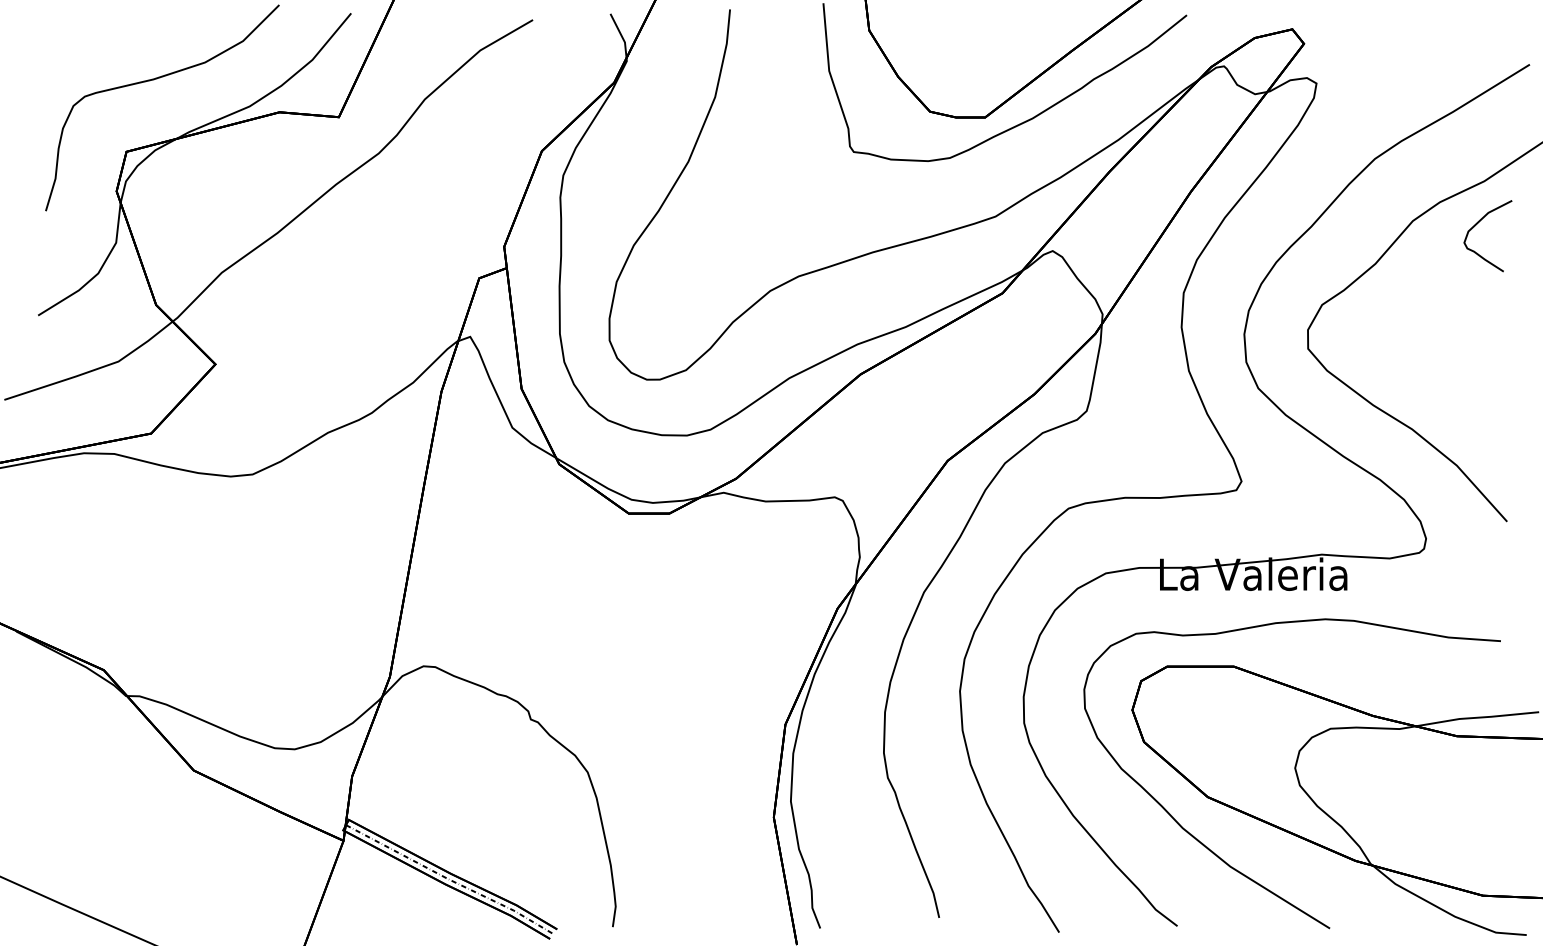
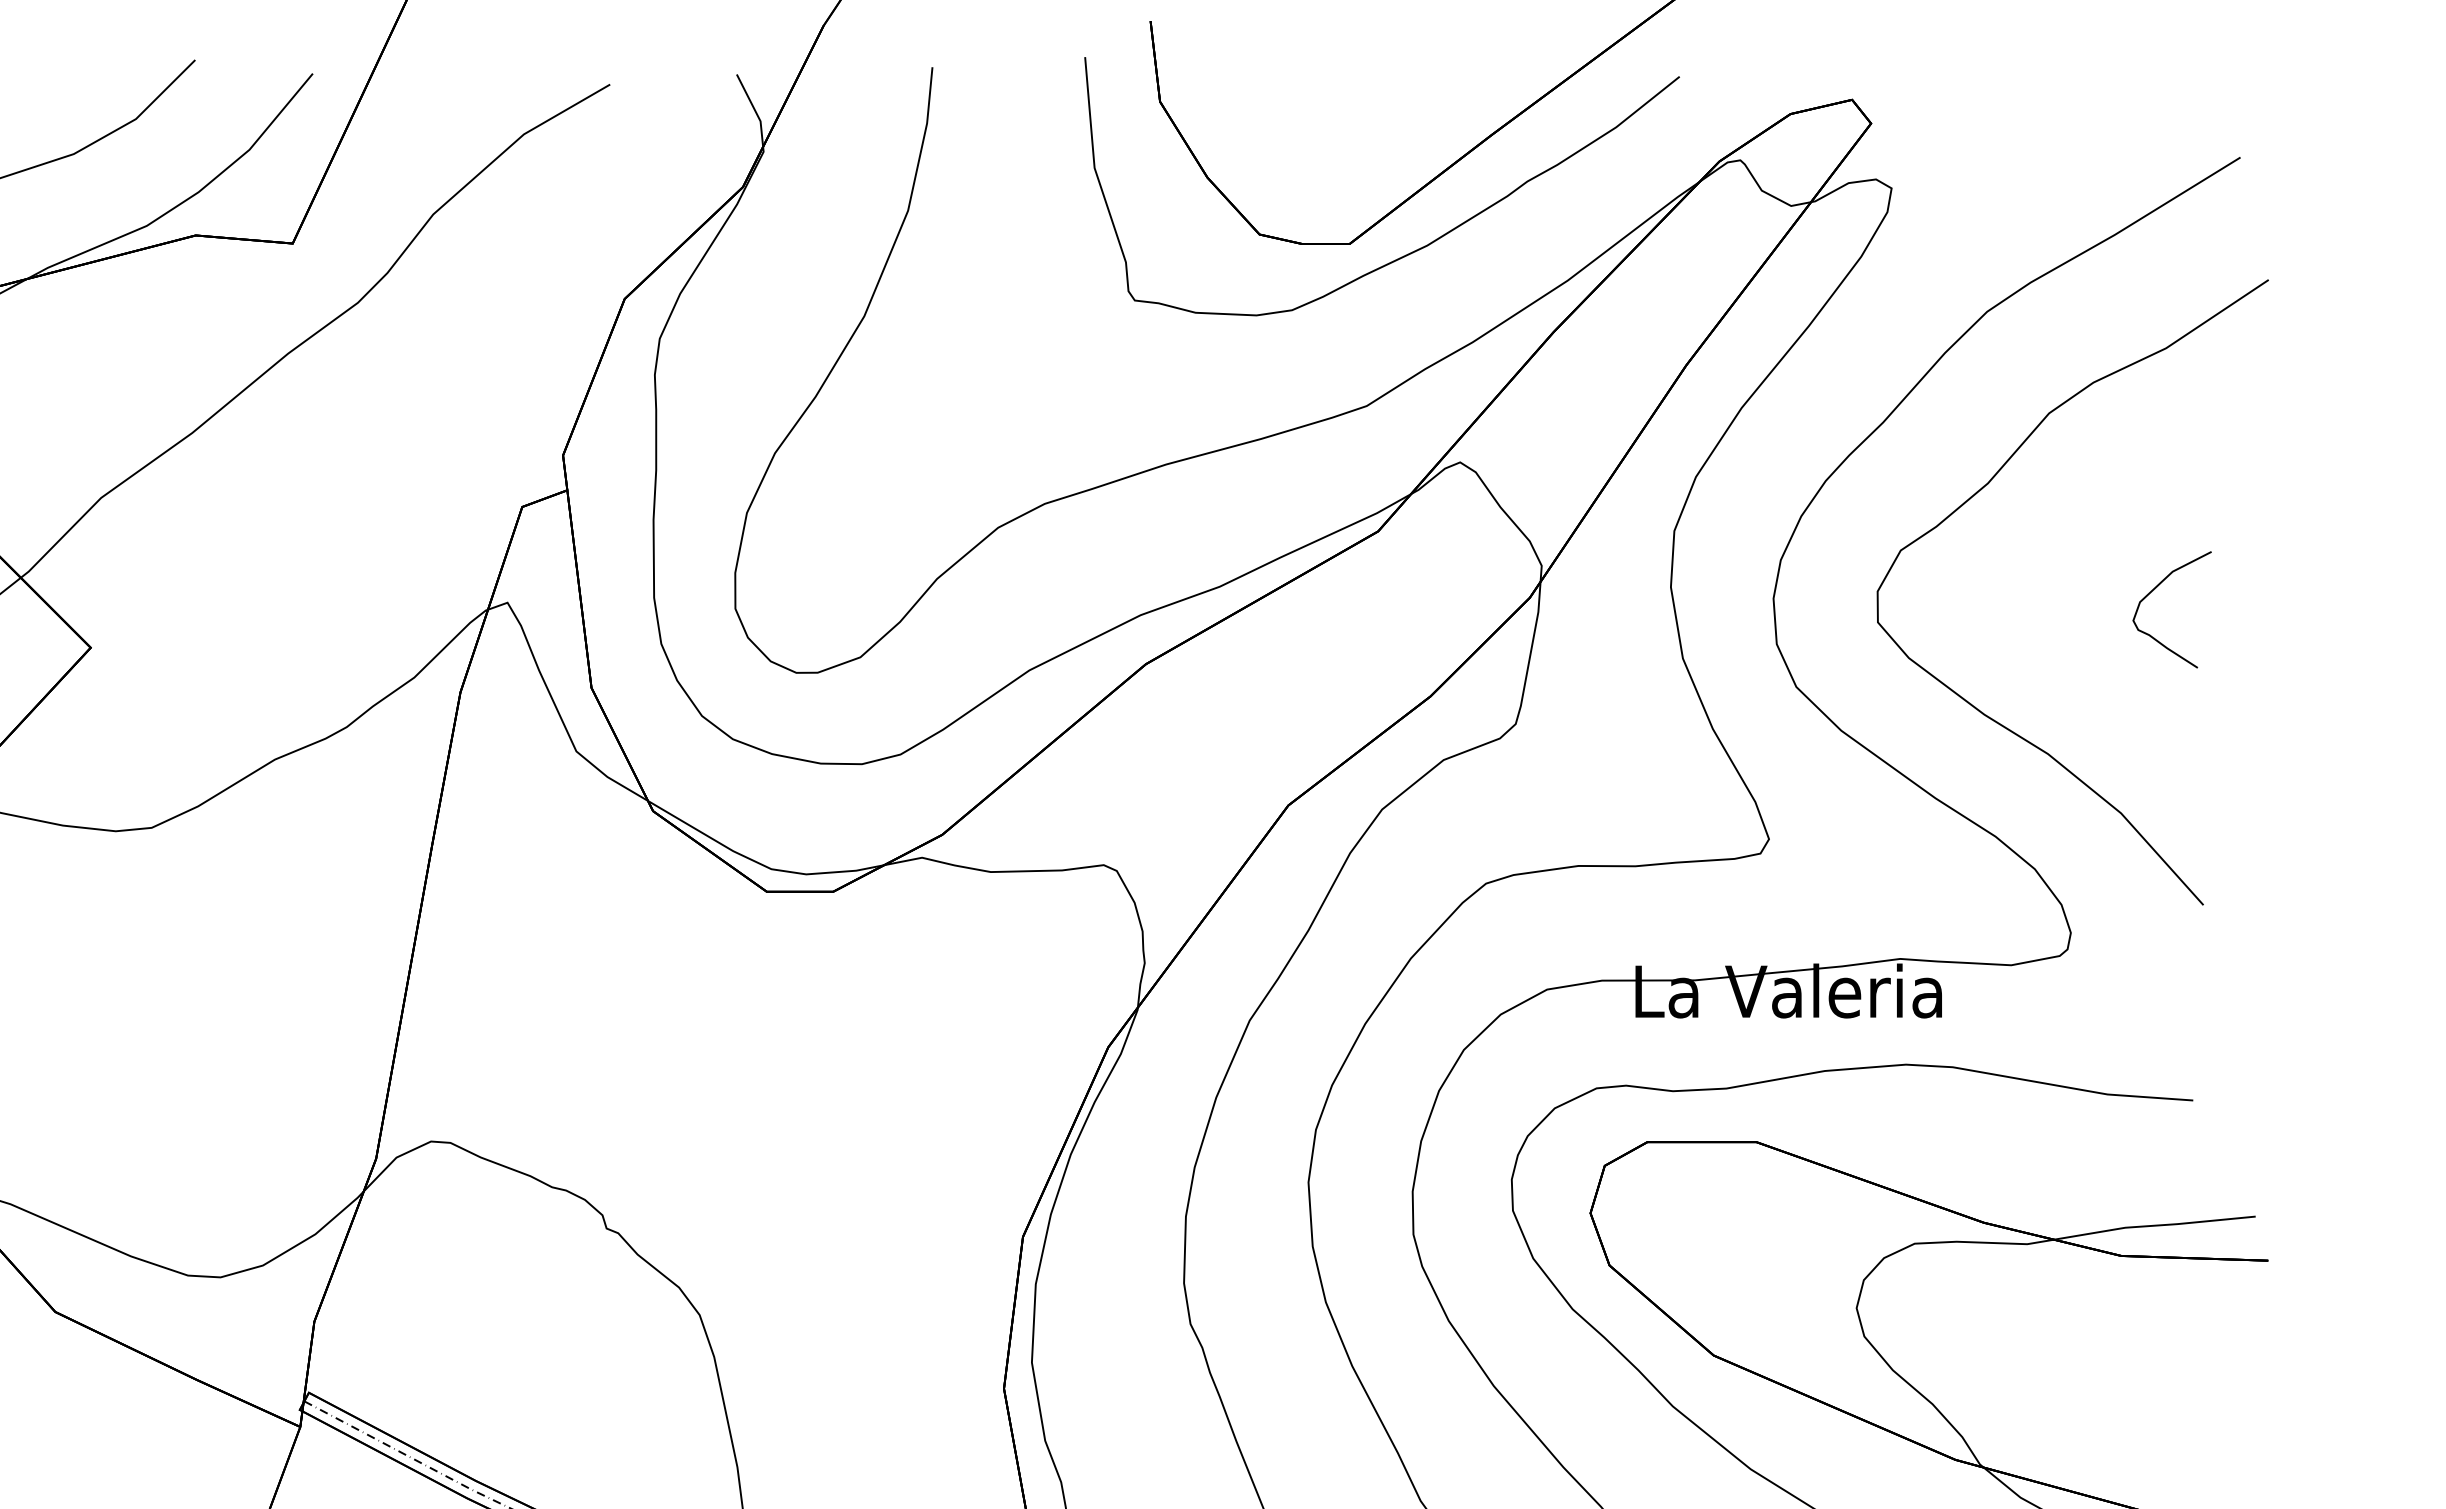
curve: (1476, 225) -> (2153, 592), moved

